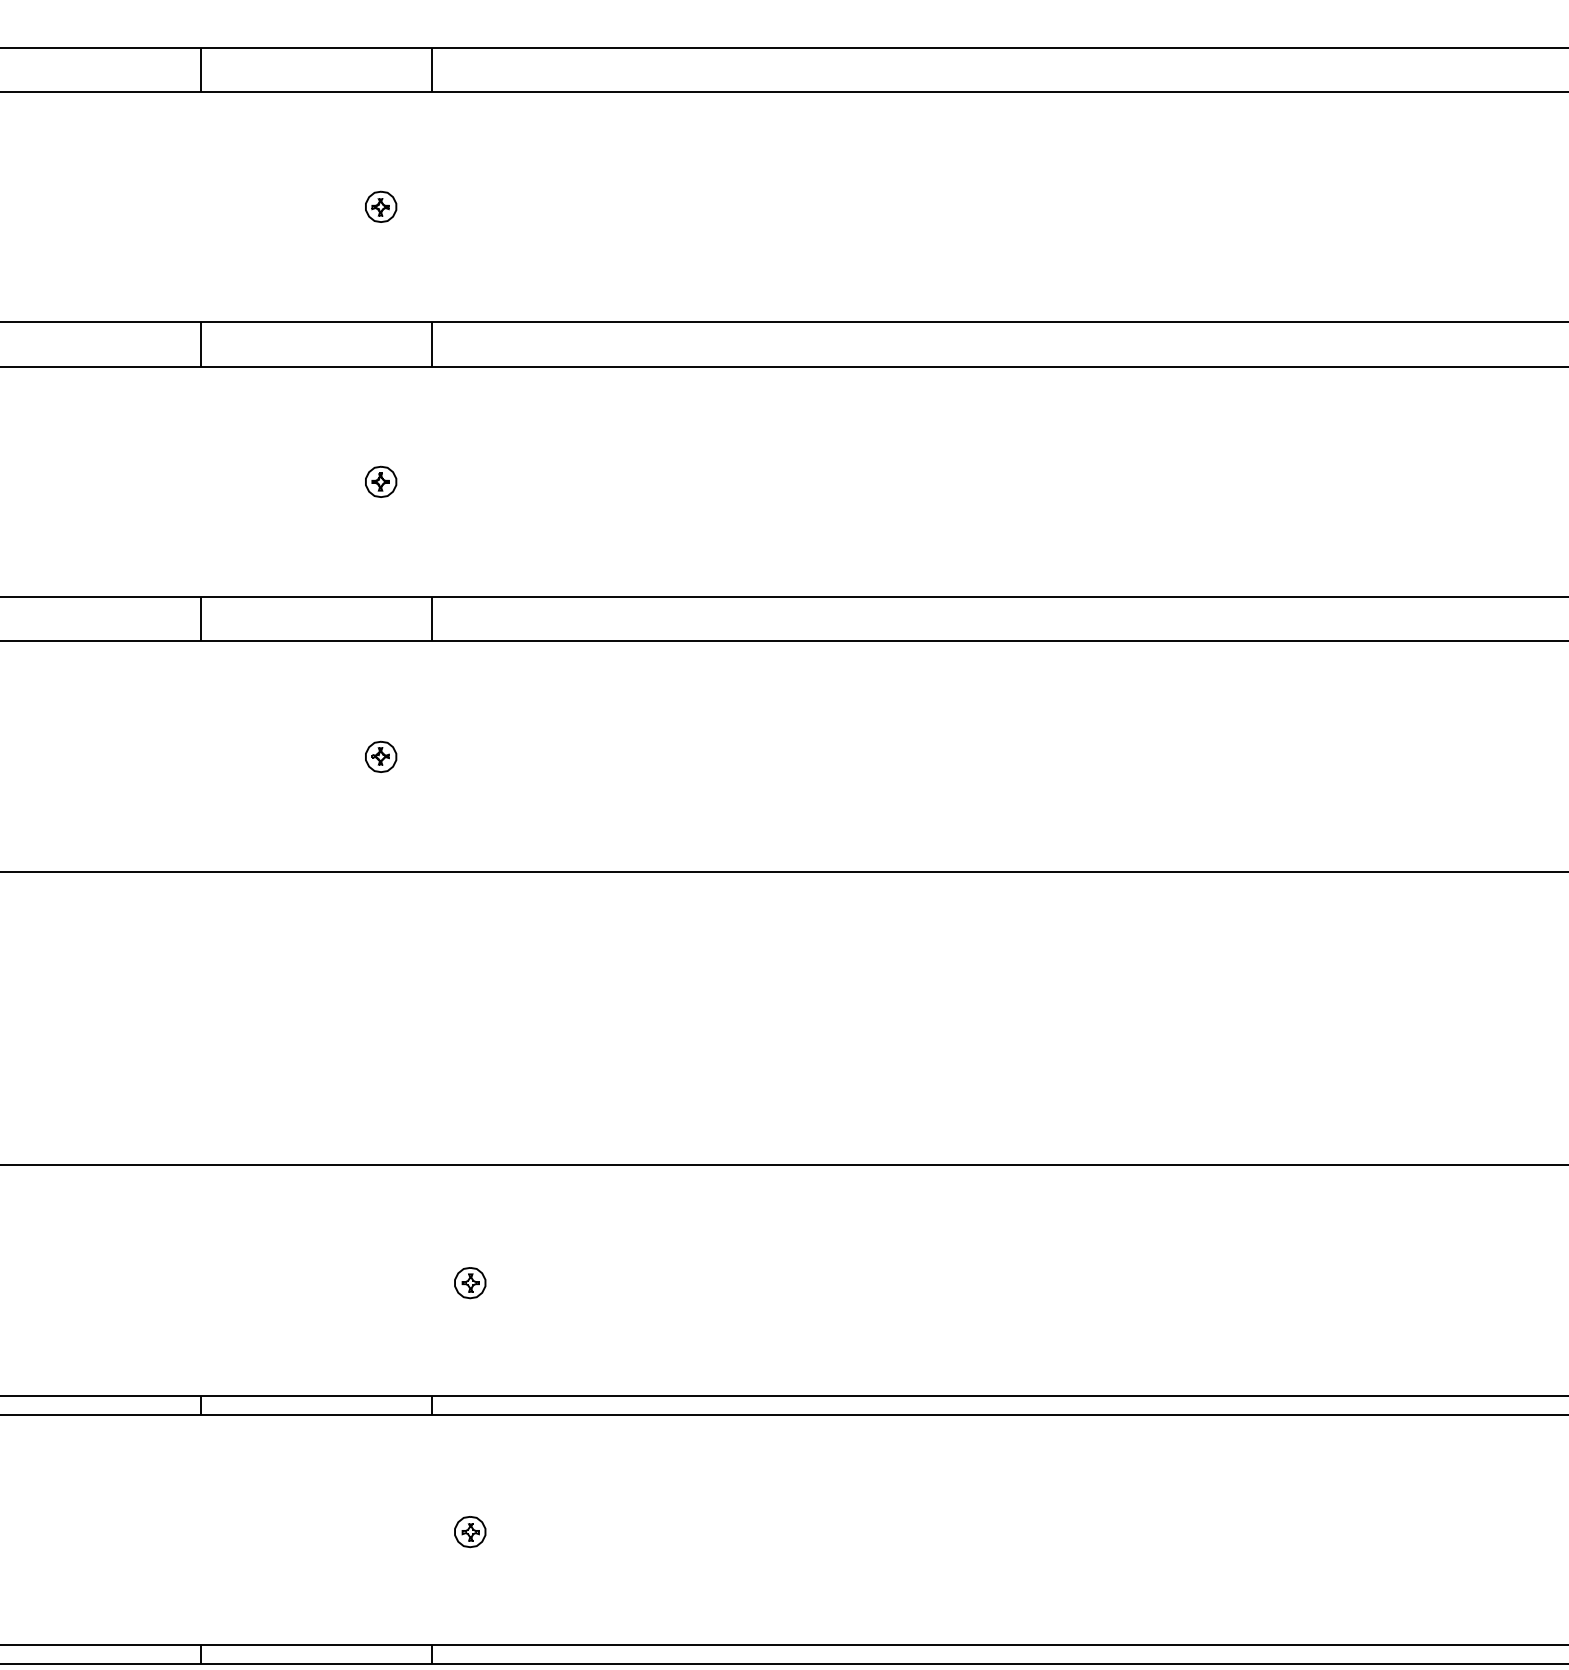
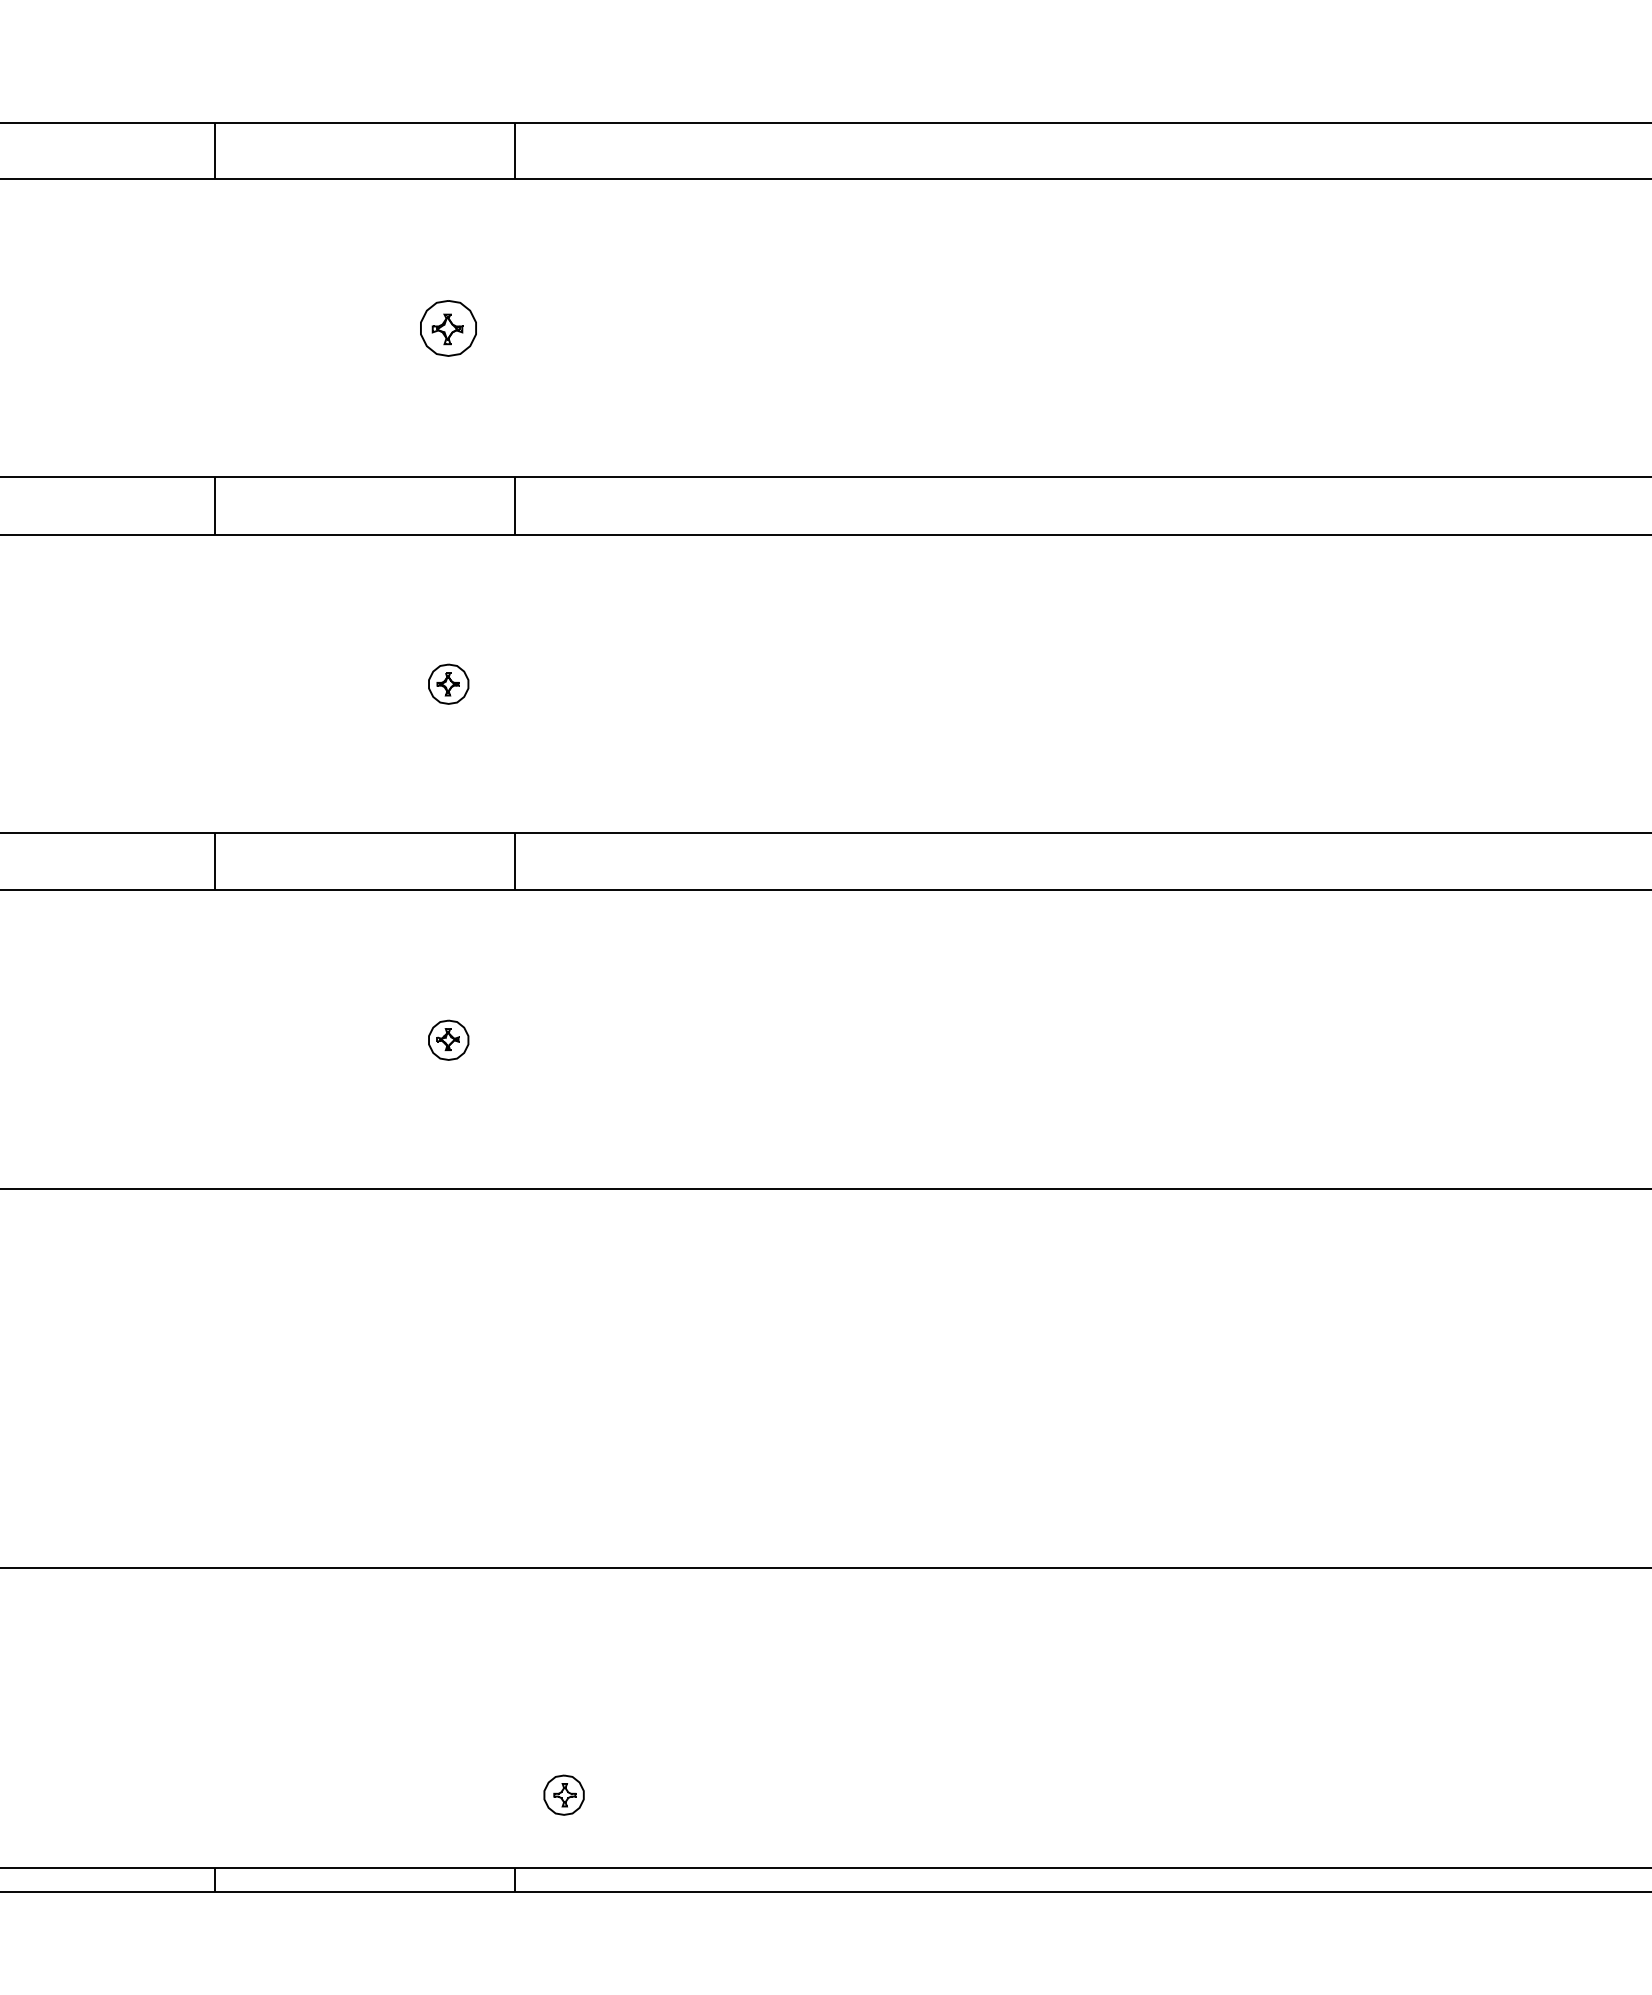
part: (381, 206) -> (449, 327), size x1.4
part: (470, 1283) -> (564, 1795), moved

